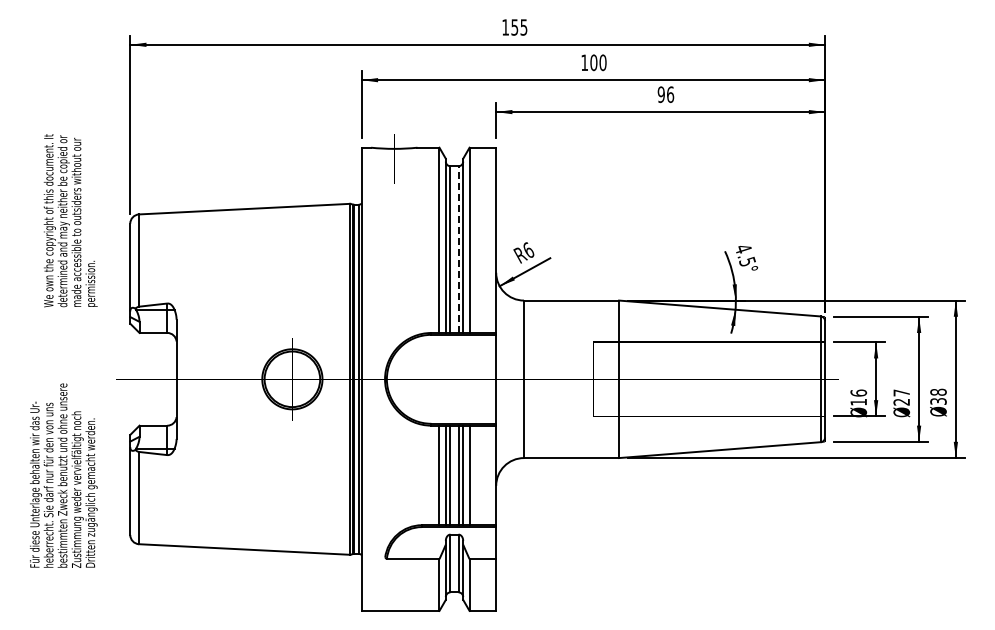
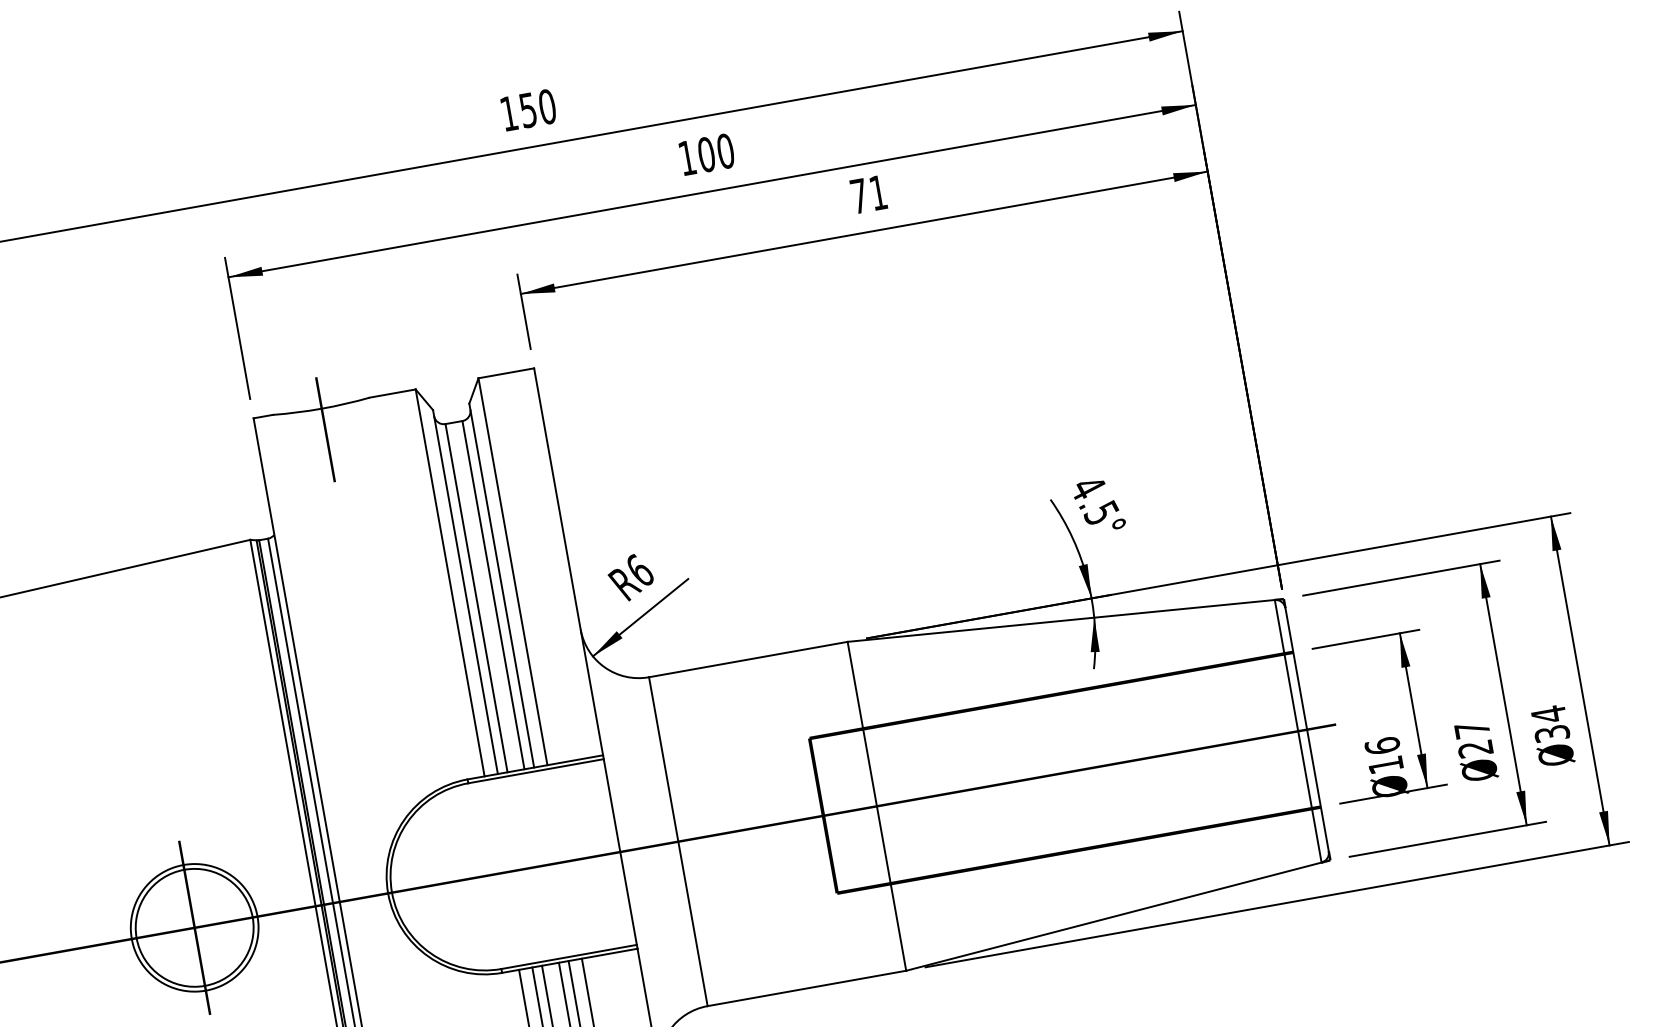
text: (523, 27) -> (546, 107), 155 -> 150
text: (665, 94) -> (867, 194), 96 -> 71
line: (458, 249) -> (493, 594), dashed -> solid
text: (938, 392) -> (1548, 715), 38 -> 34

